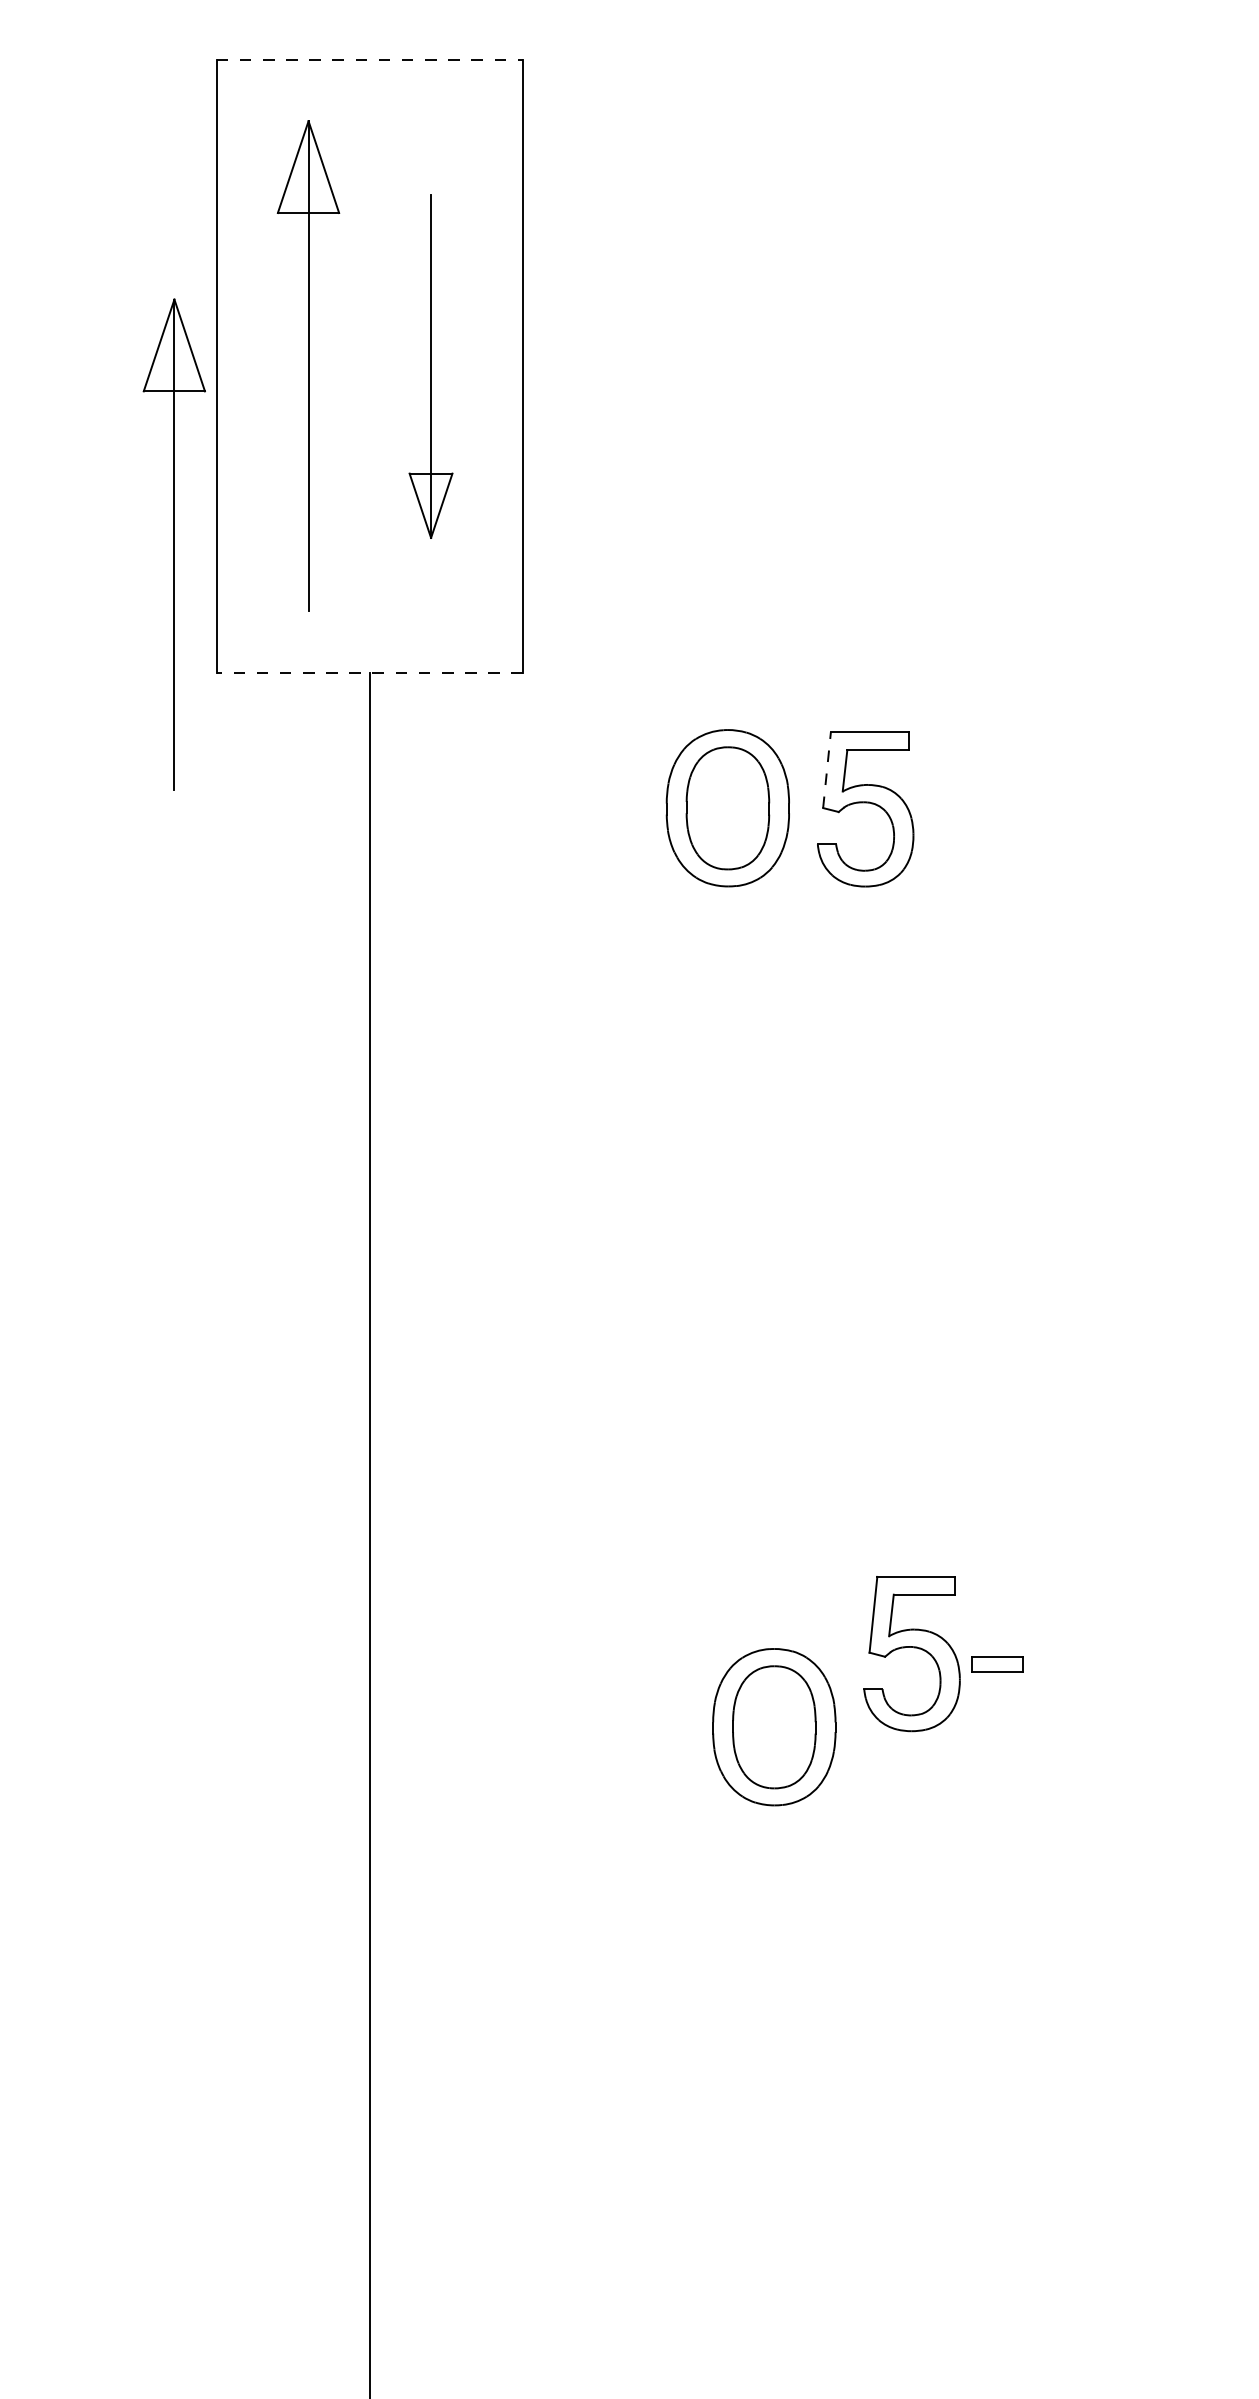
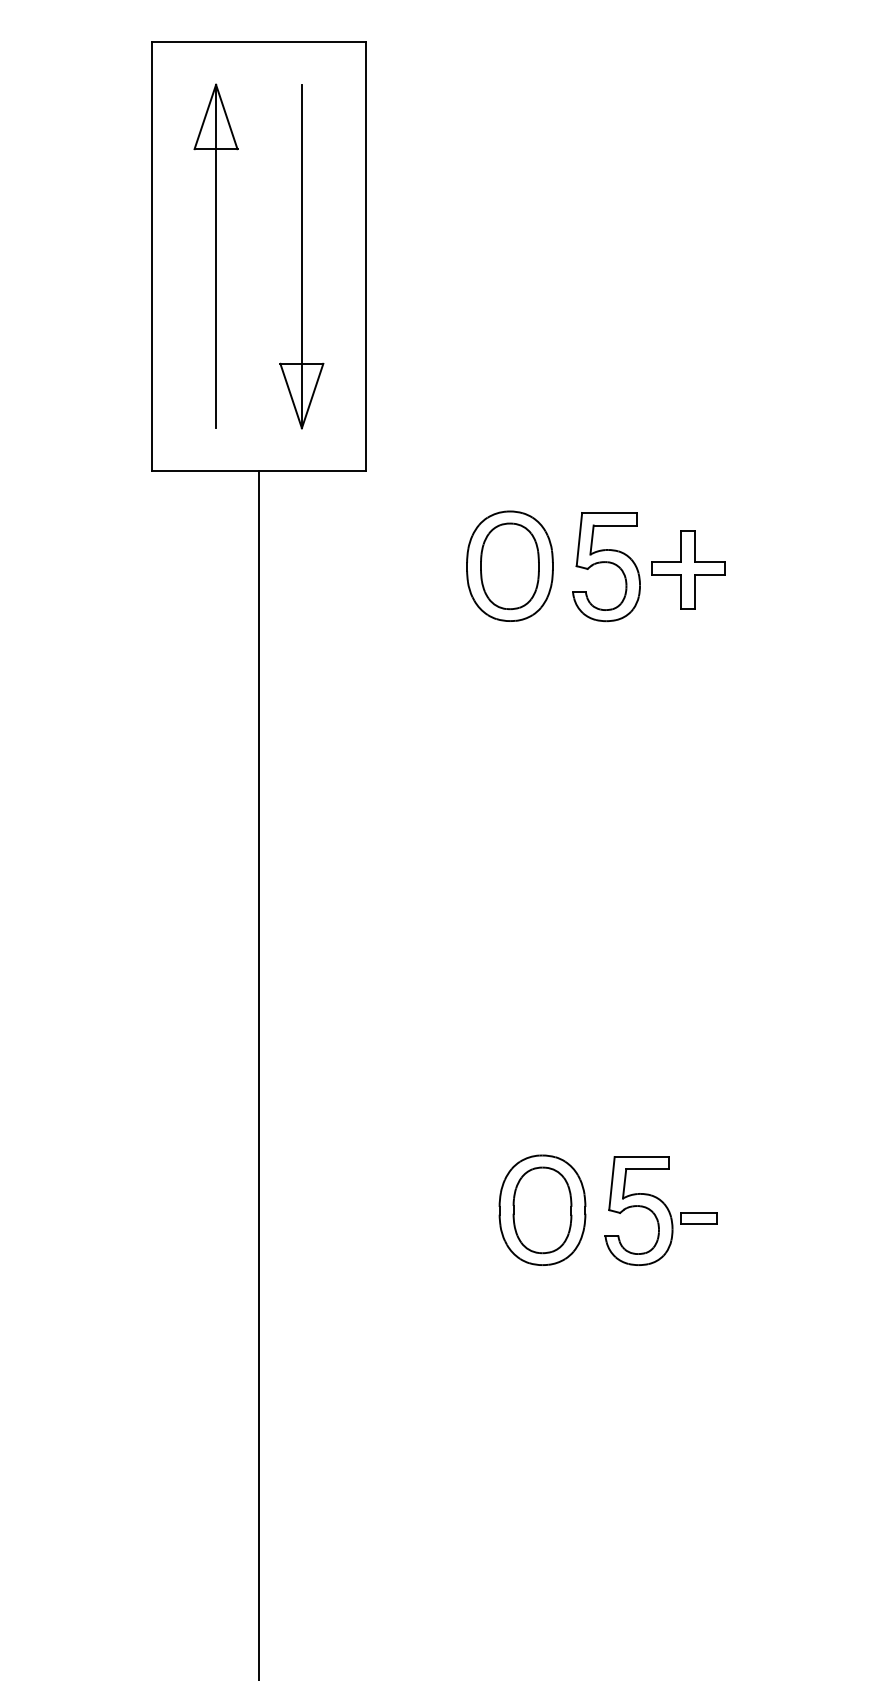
line: (370, 59) -> (259, 41), dashed -> solid
part: (430, 366) -> (301, 256), size x1.43
part: (173, 543) -> (121, 380), removed
line: (369, 672) -> (258, 471), dashed -> solid
line: (827, 770) -> (579, 539), dashed -> solid
part: (982, 812) -> (688, 569), added
part: (942, 1653) -> (660, 1210), moved

